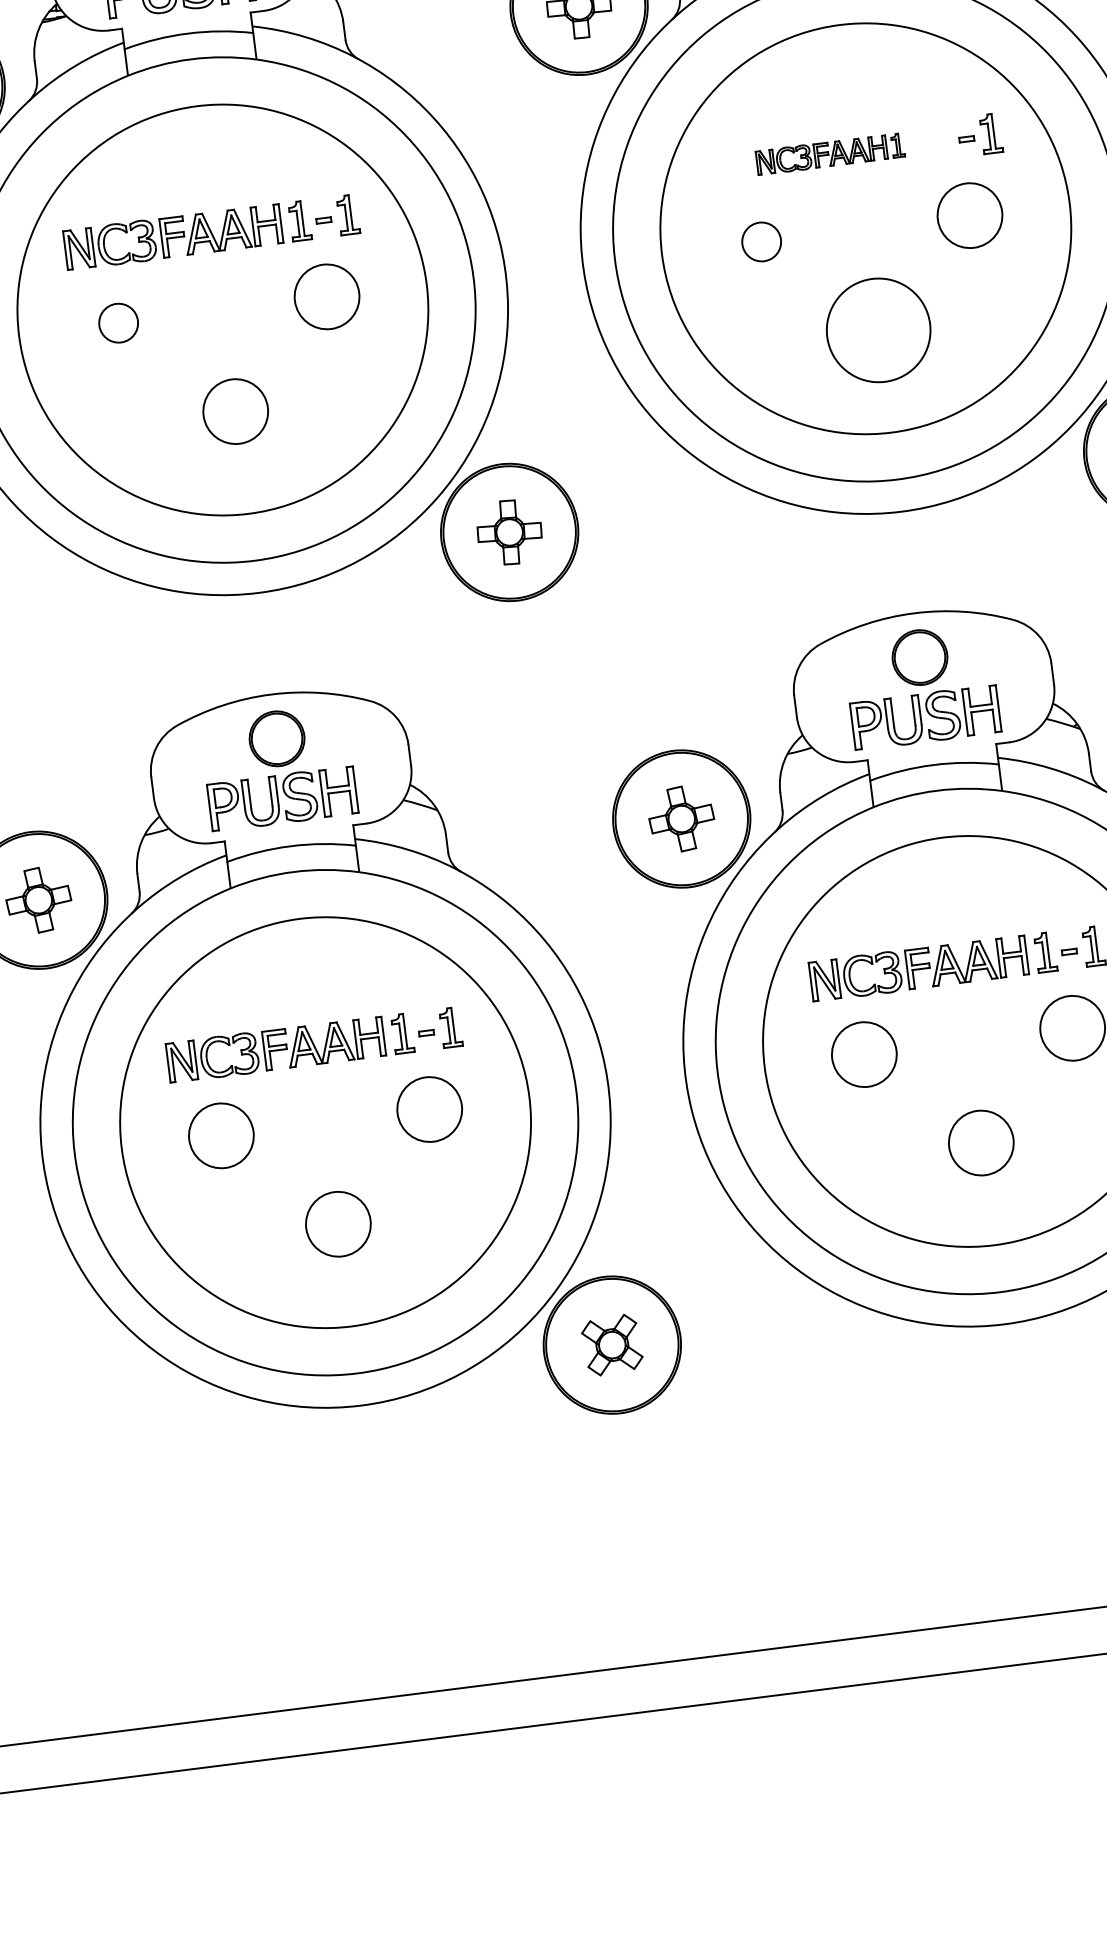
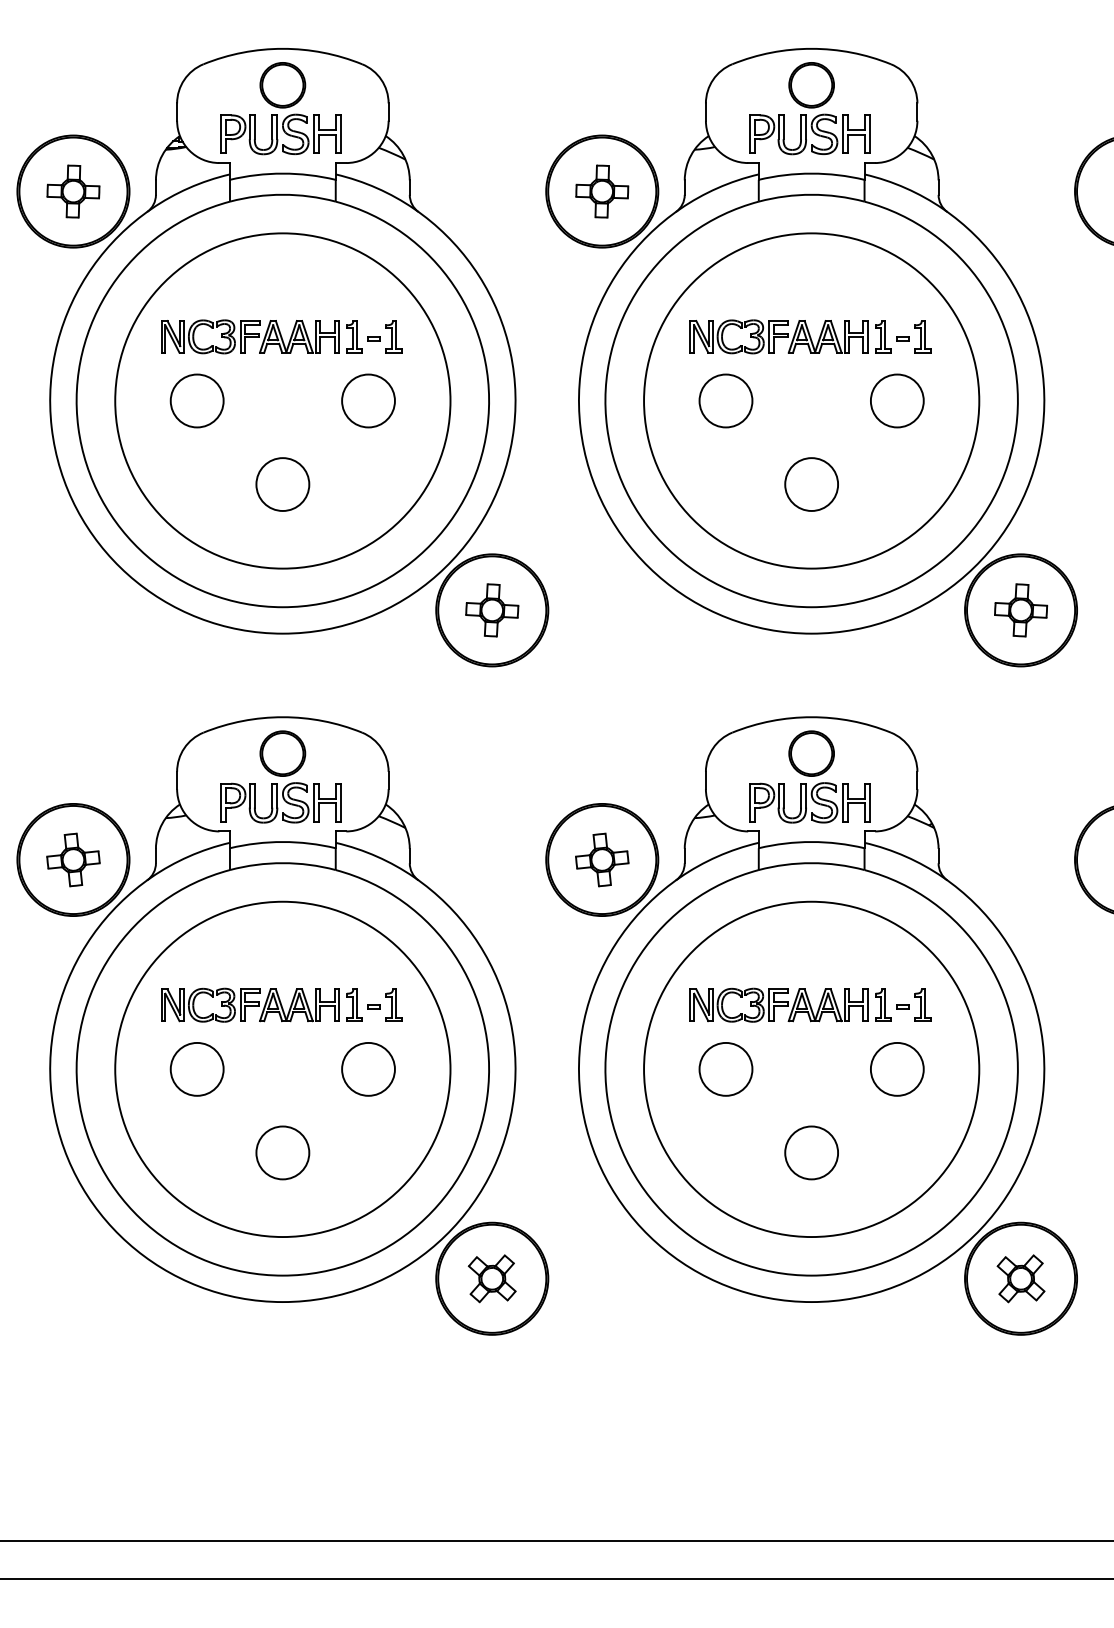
part: (830, 153) -> (790, 336), size x1.67
circle: (761, 241) -> (725, 400), size x1.67
circle: (117, 322) -> (196, 400), size x1.67
circle: (878, 330) -> (811, 484), size x0.62

